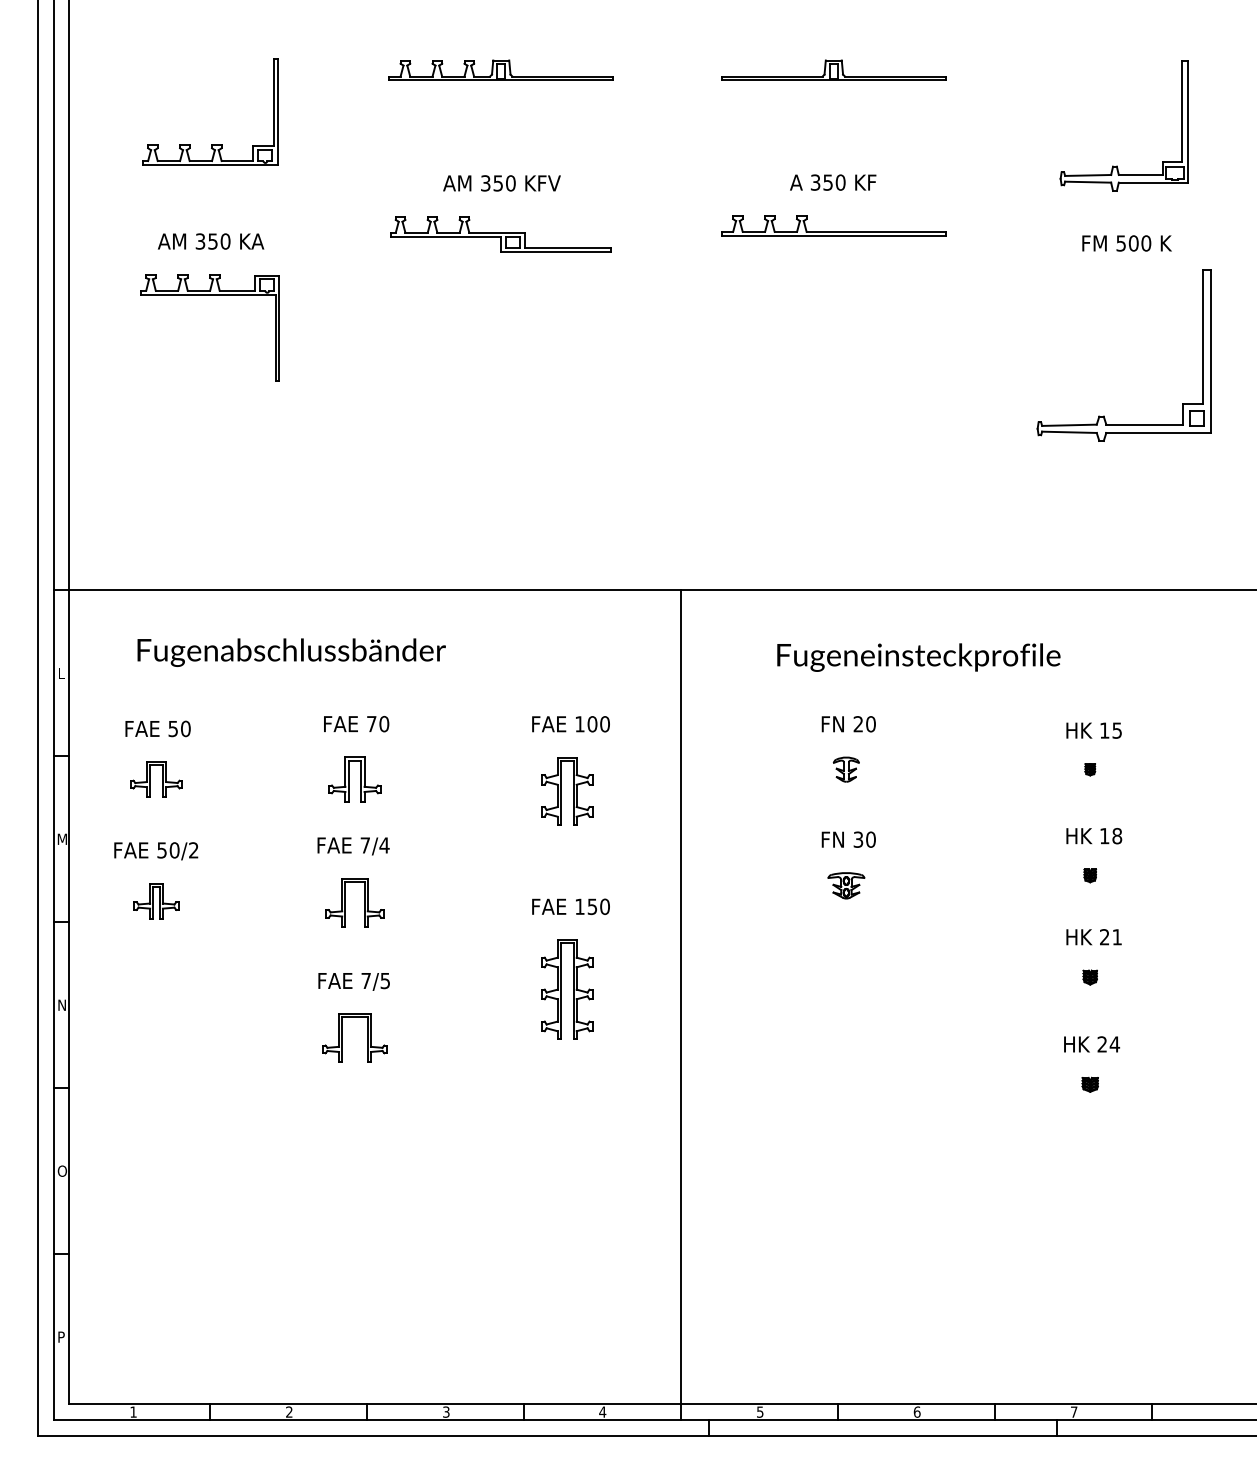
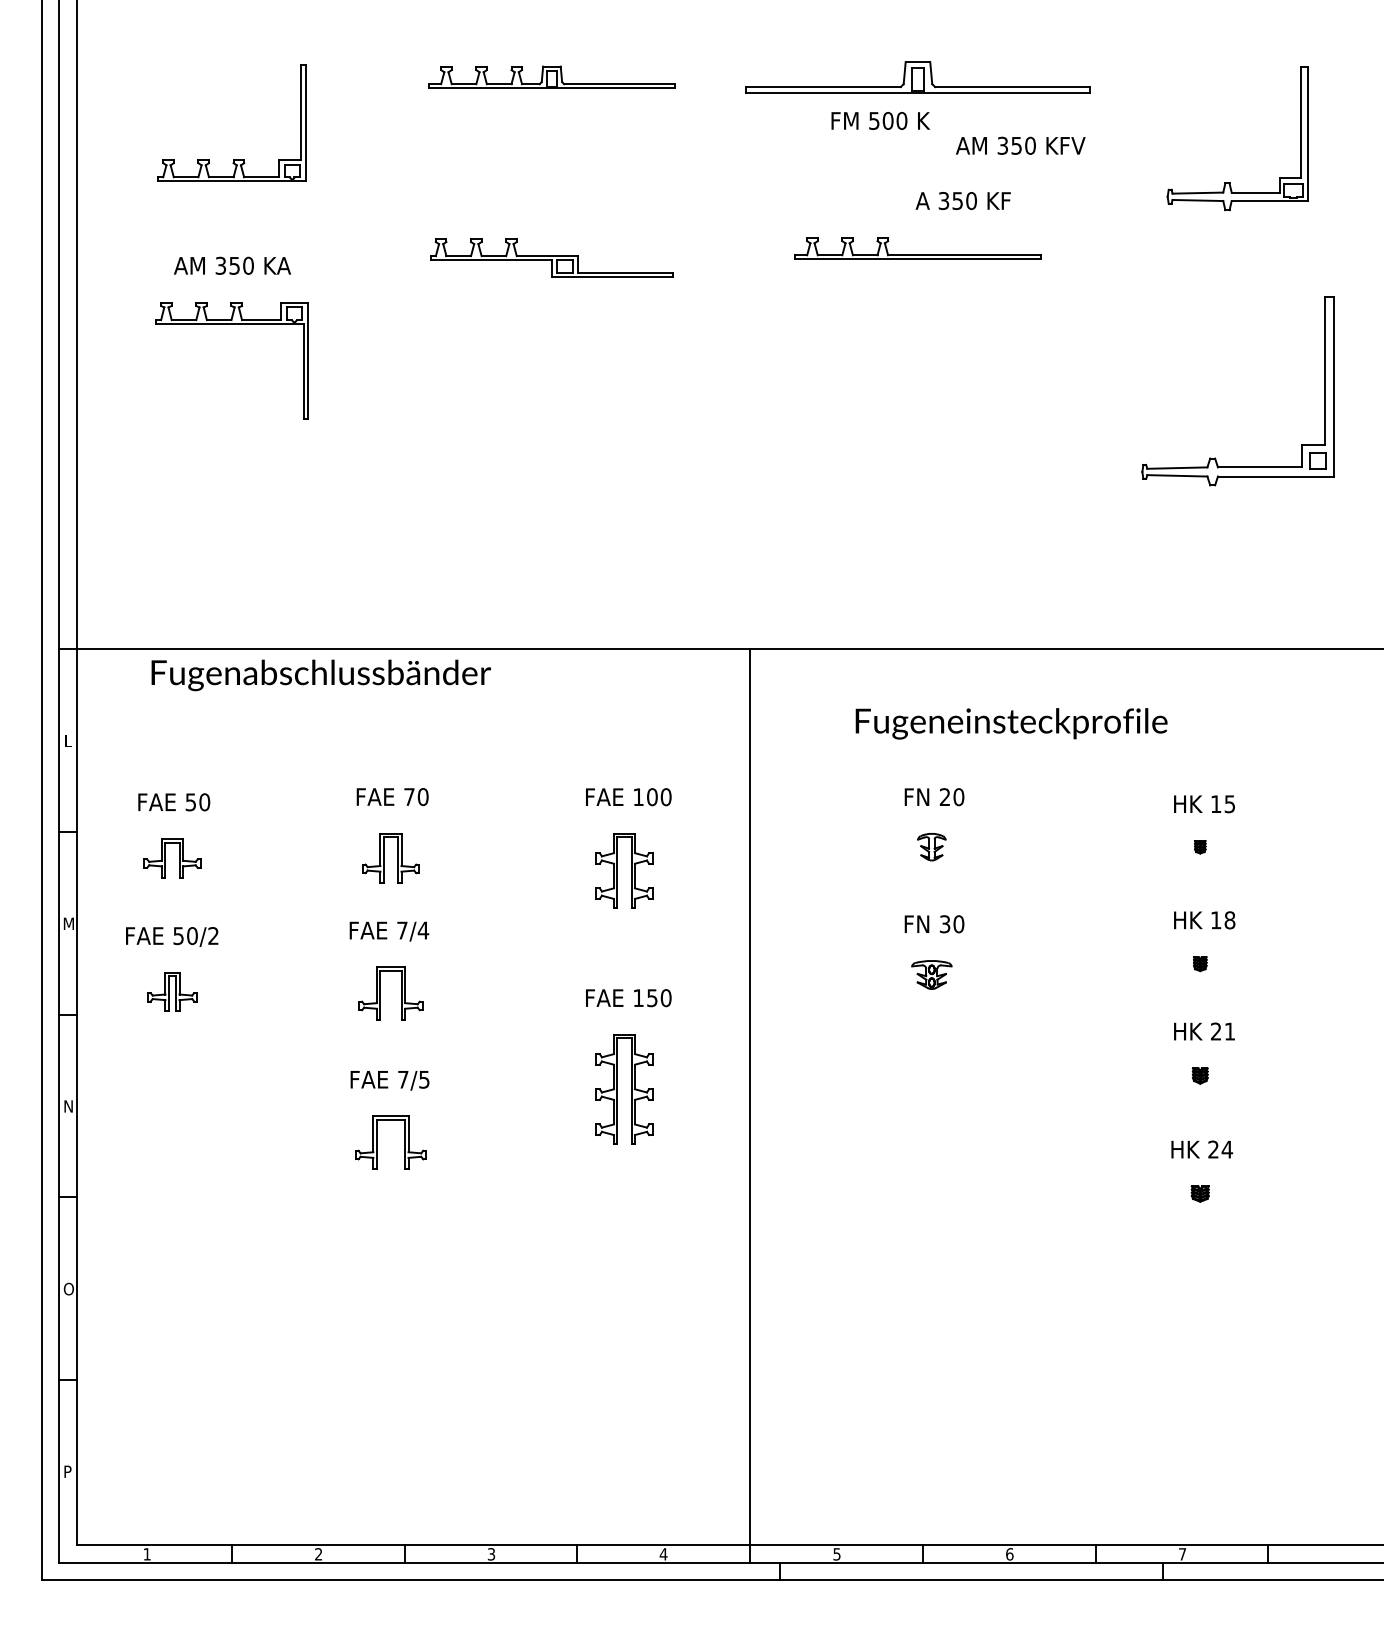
part: (833, 69) -> (917, 76), size x1.4
text: (832, 182) -> (962, 200), moved
text: (501, 183) -> (1020, 145), moved
text: (1126, 243) -> (880, 120), moved
text: (290, 652) -> (320, 675), moved

